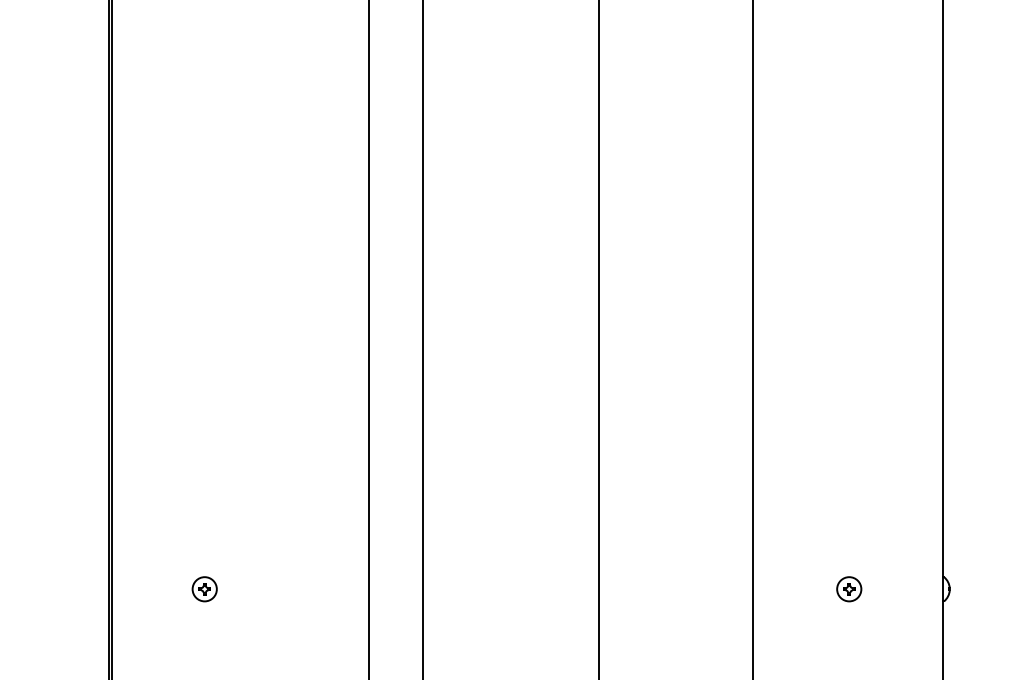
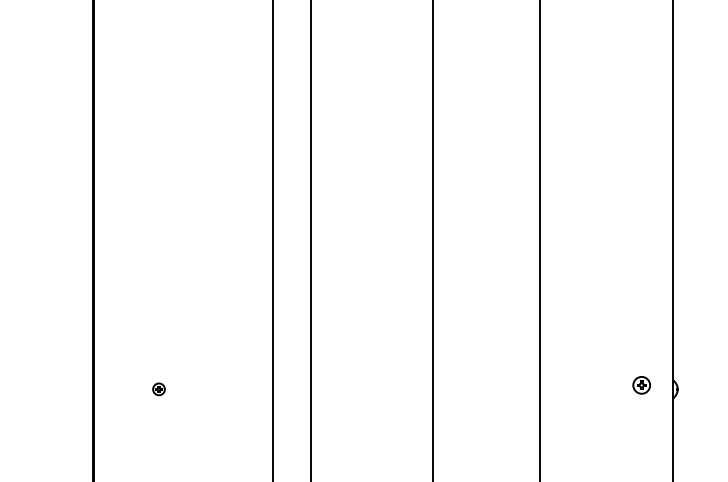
part: (203, 589) -> (158, 389), size x0.7
part: (848, 589) -> (641, 385), moved

